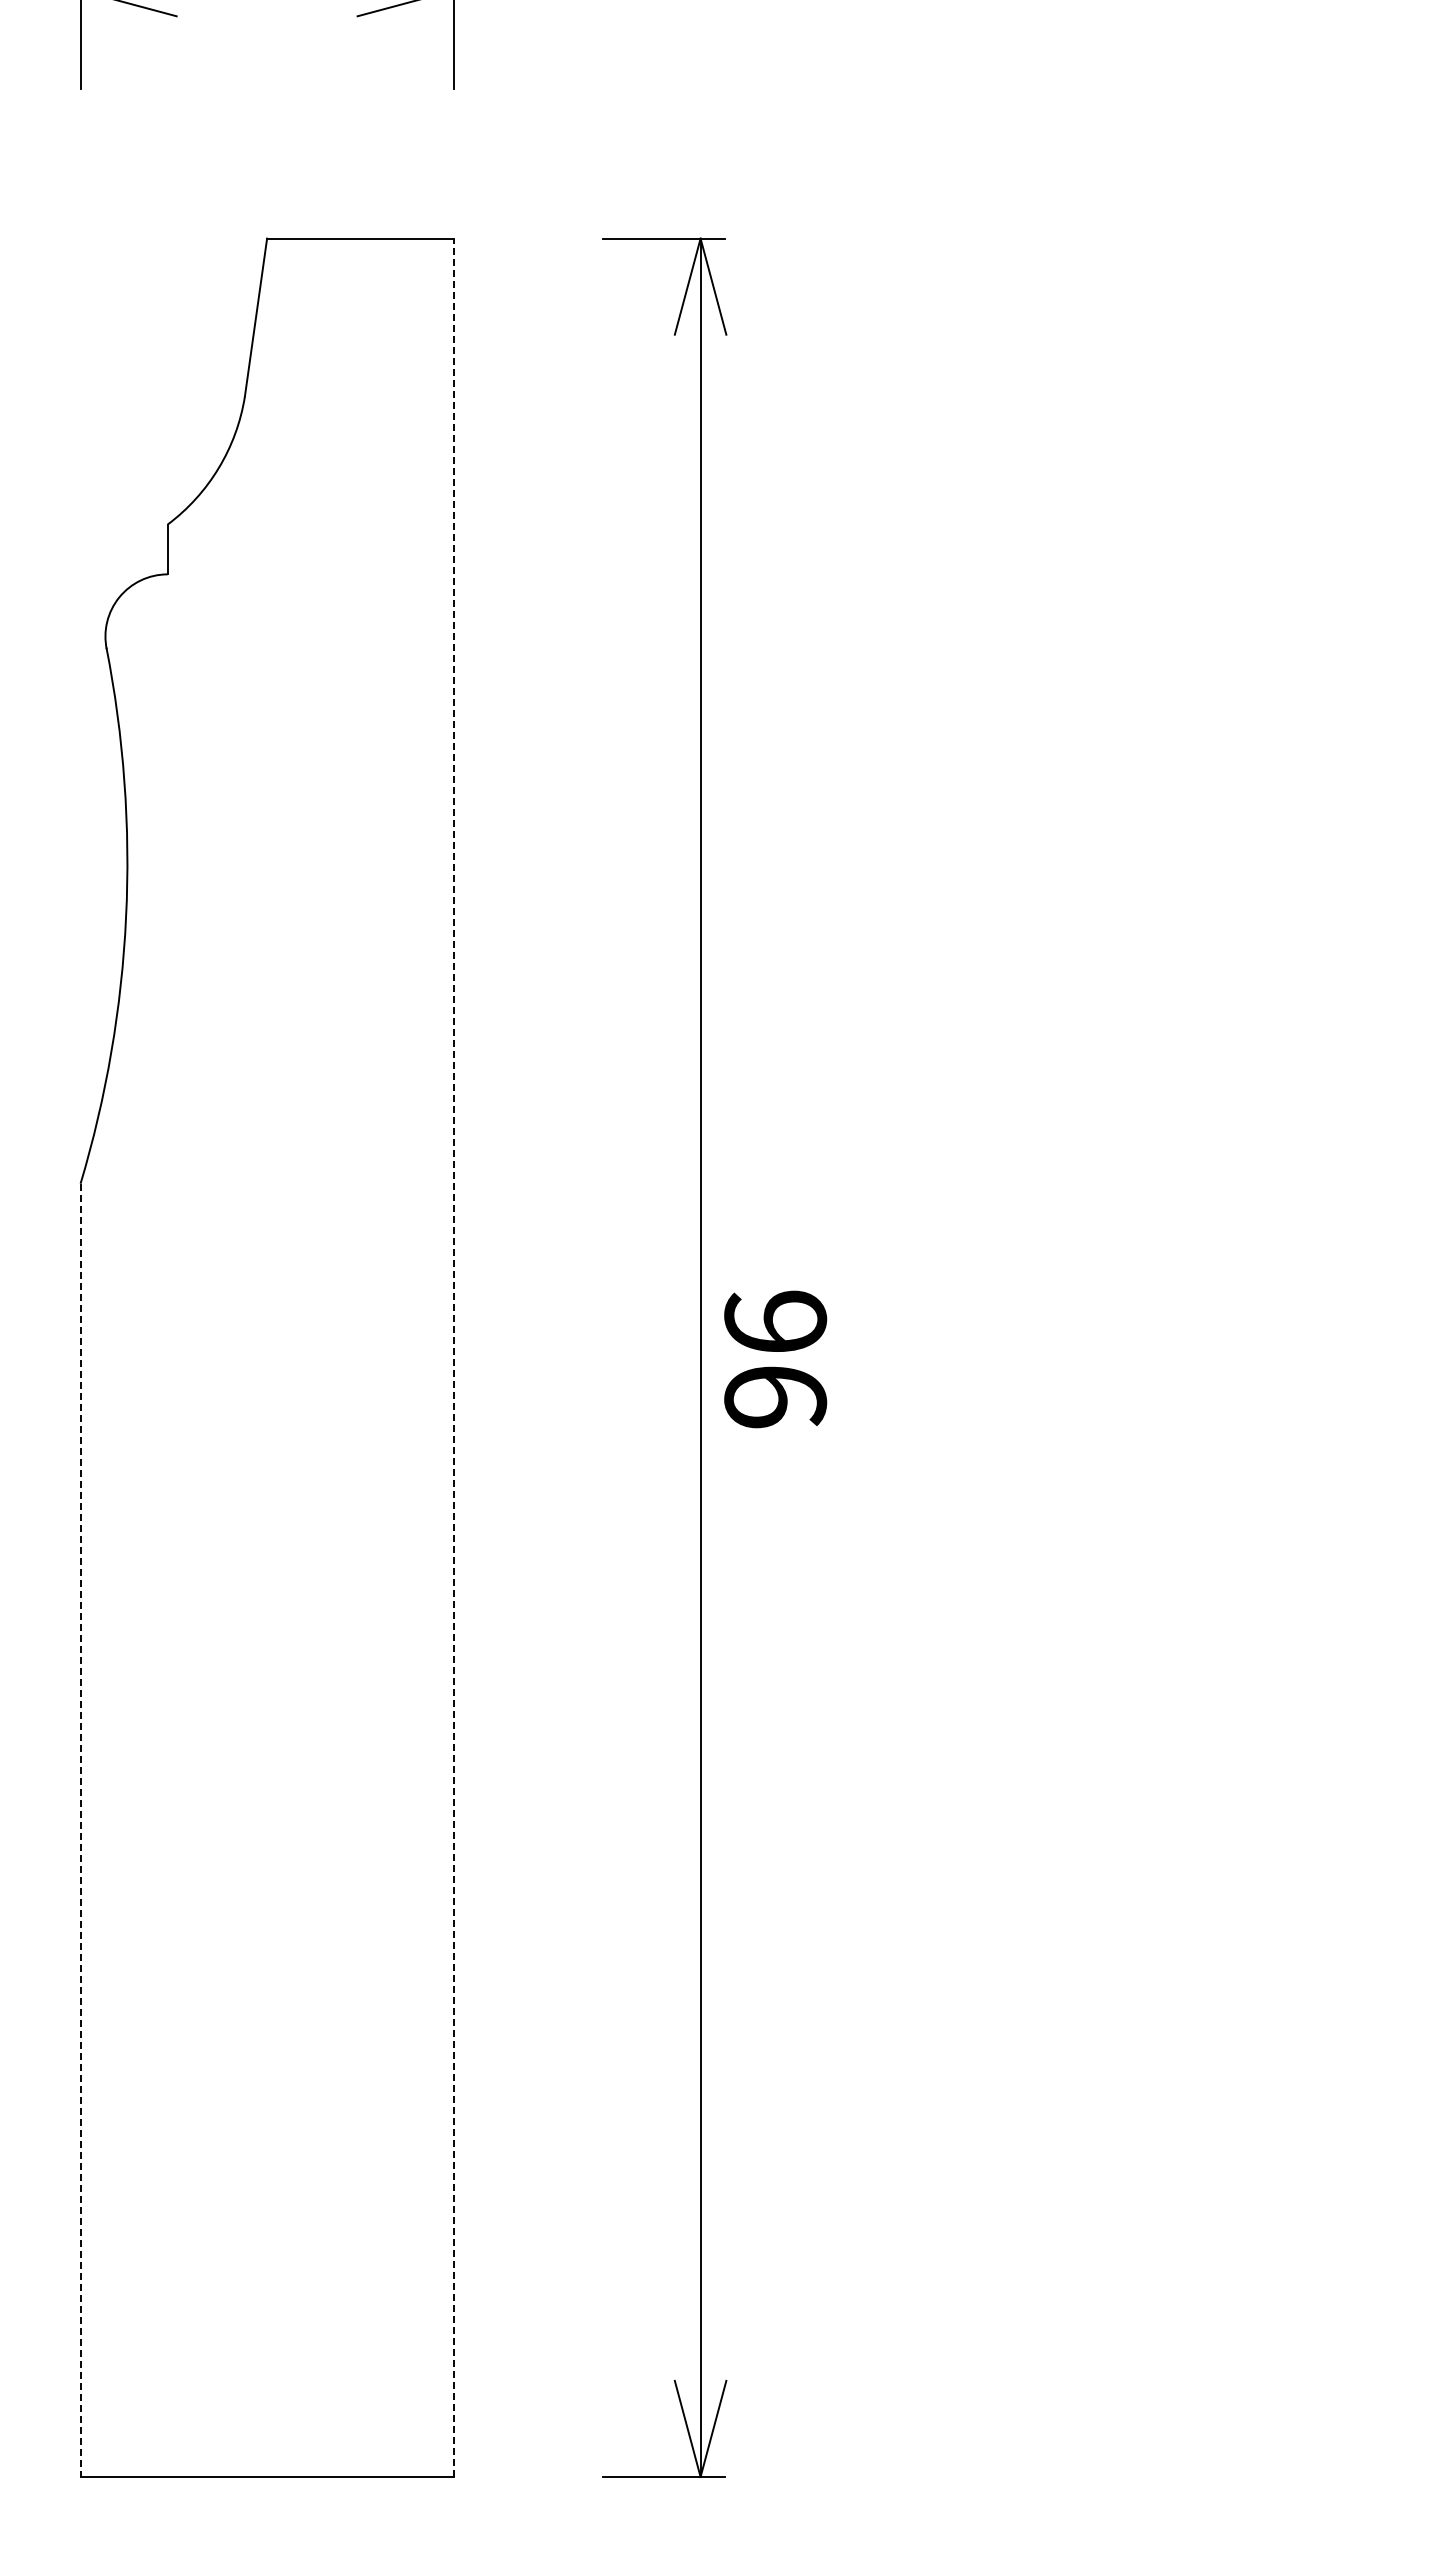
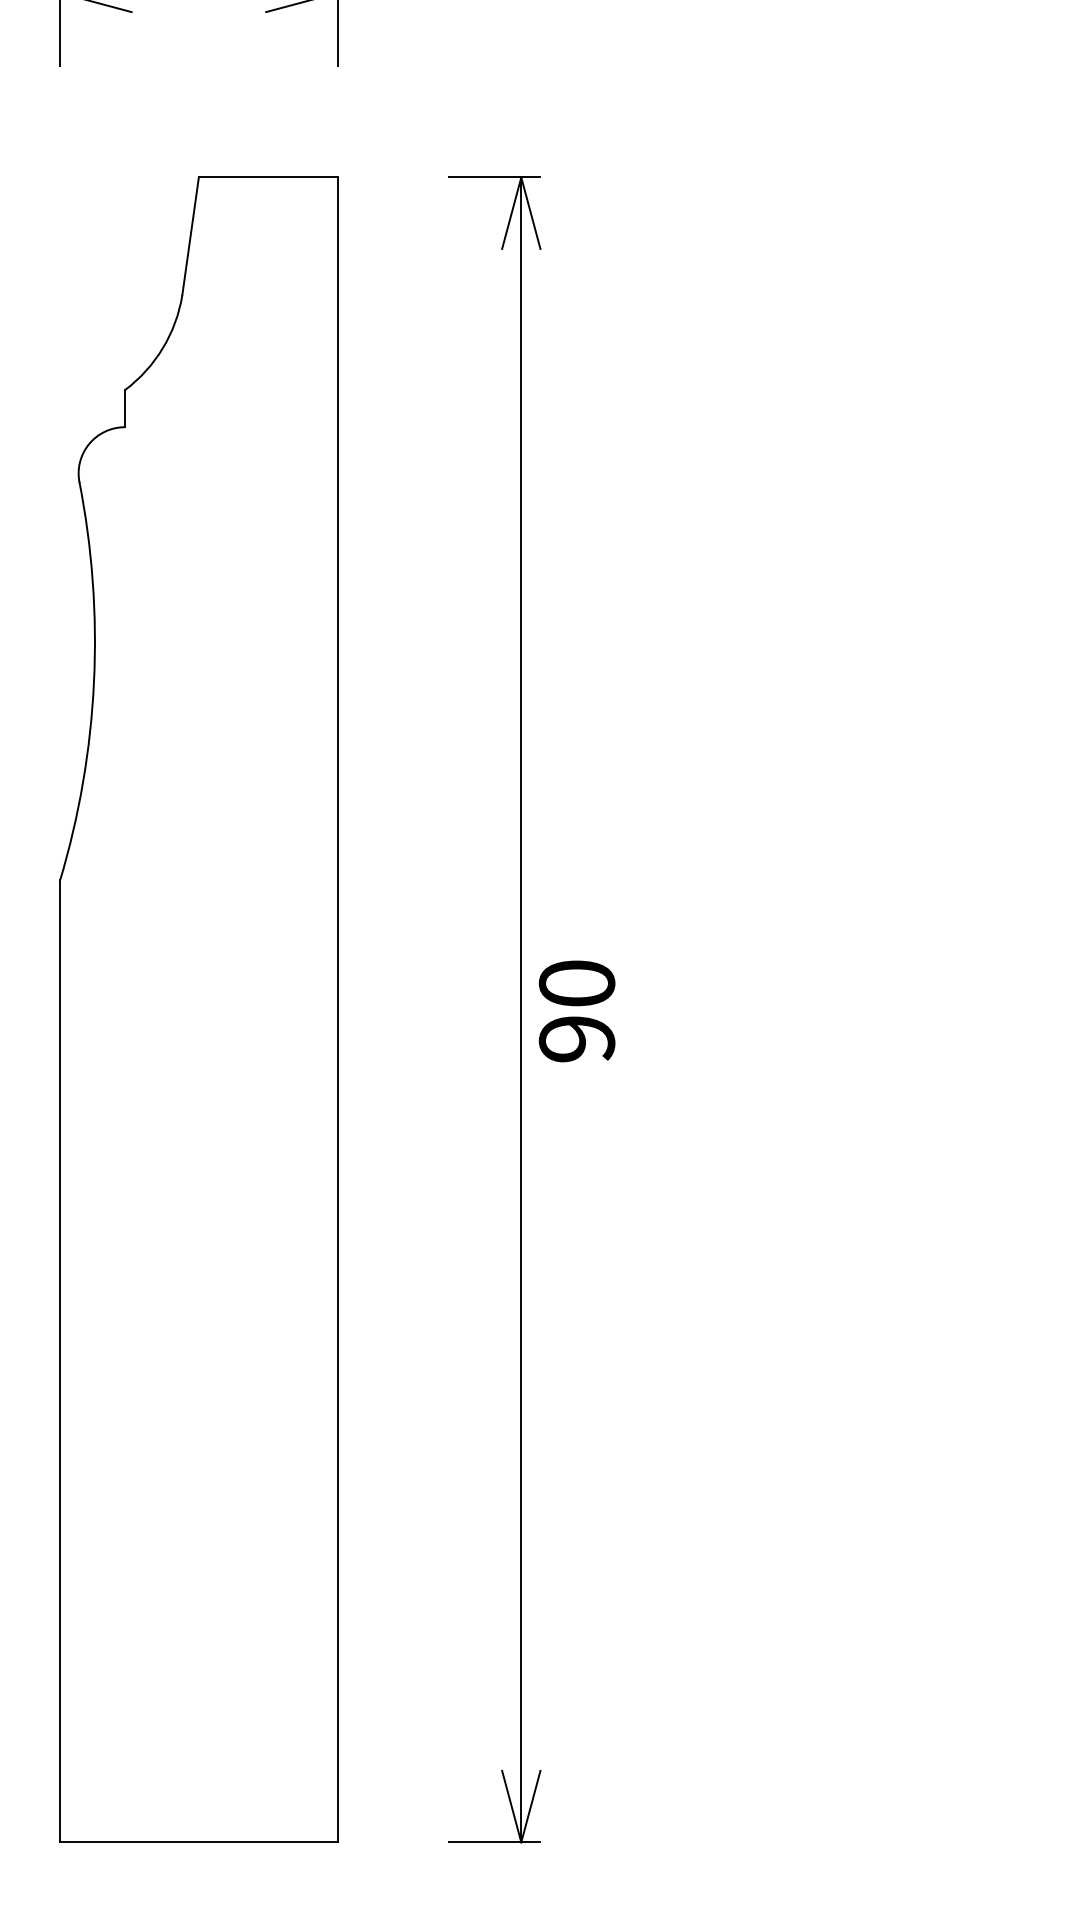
text: (775, 1321) -> (577, 982), 96 -> 90
line: (453, 1357) -> (337, 1009), dashed -> solid
line: (80, 1830) -> (60, 1361), dashed -> solid

